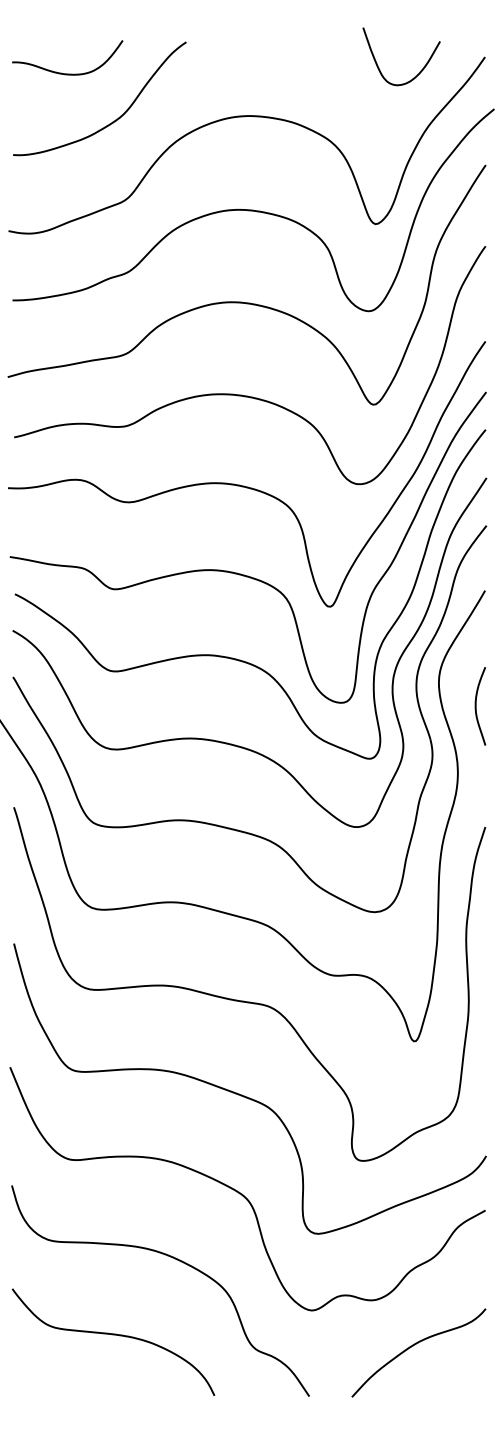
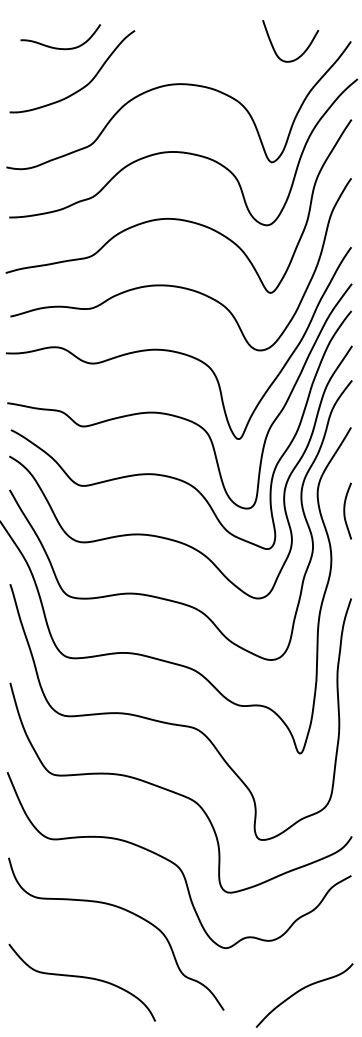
curve: (67, 73) -> (60, 48), moved
curve: (113, 1335) -> (82, 977), moved
curve: (413, 1346) -> (300, 990), moved

